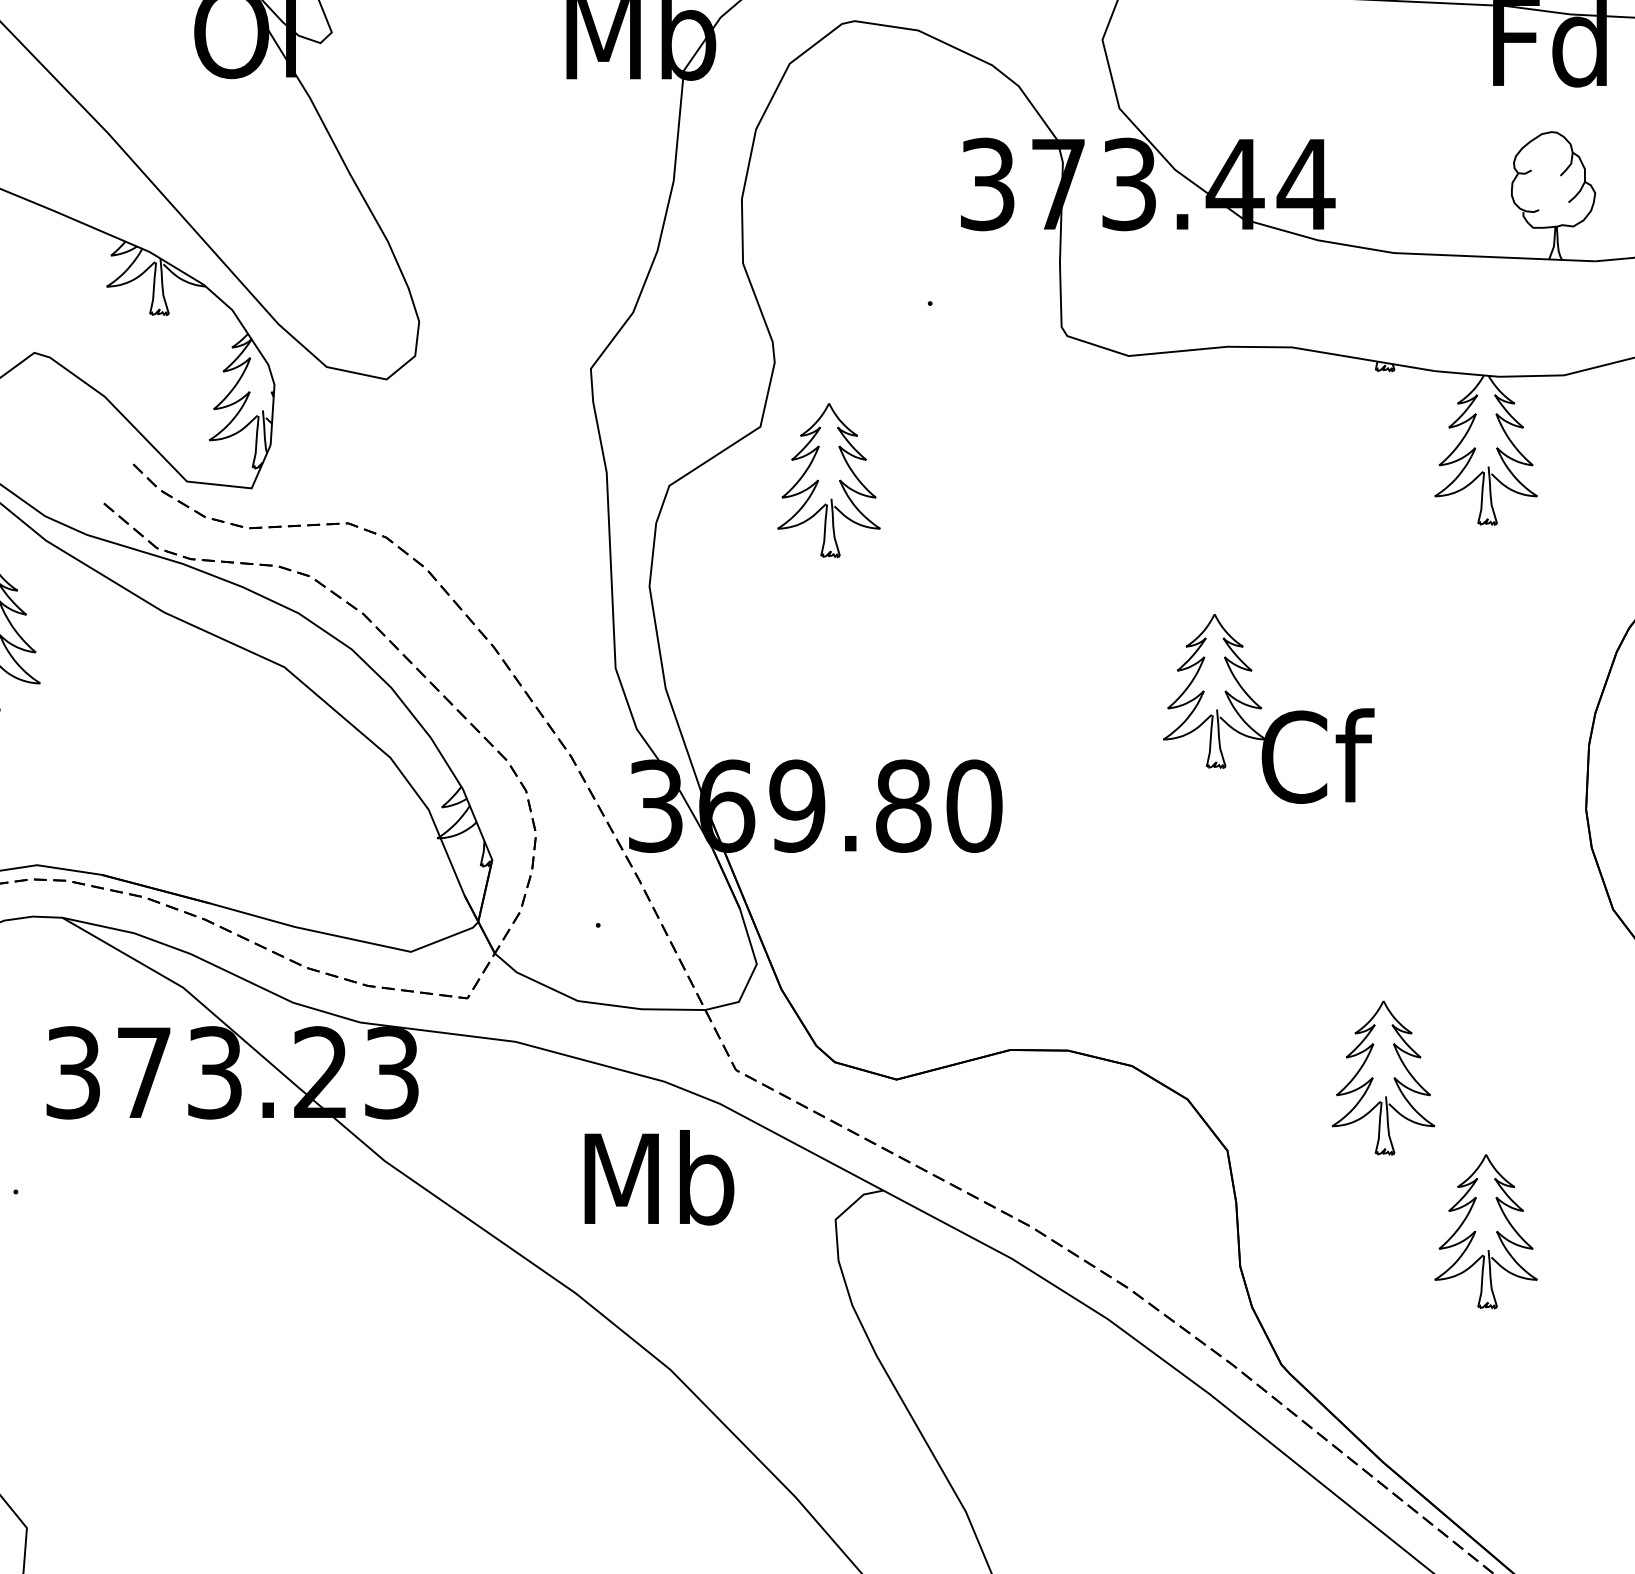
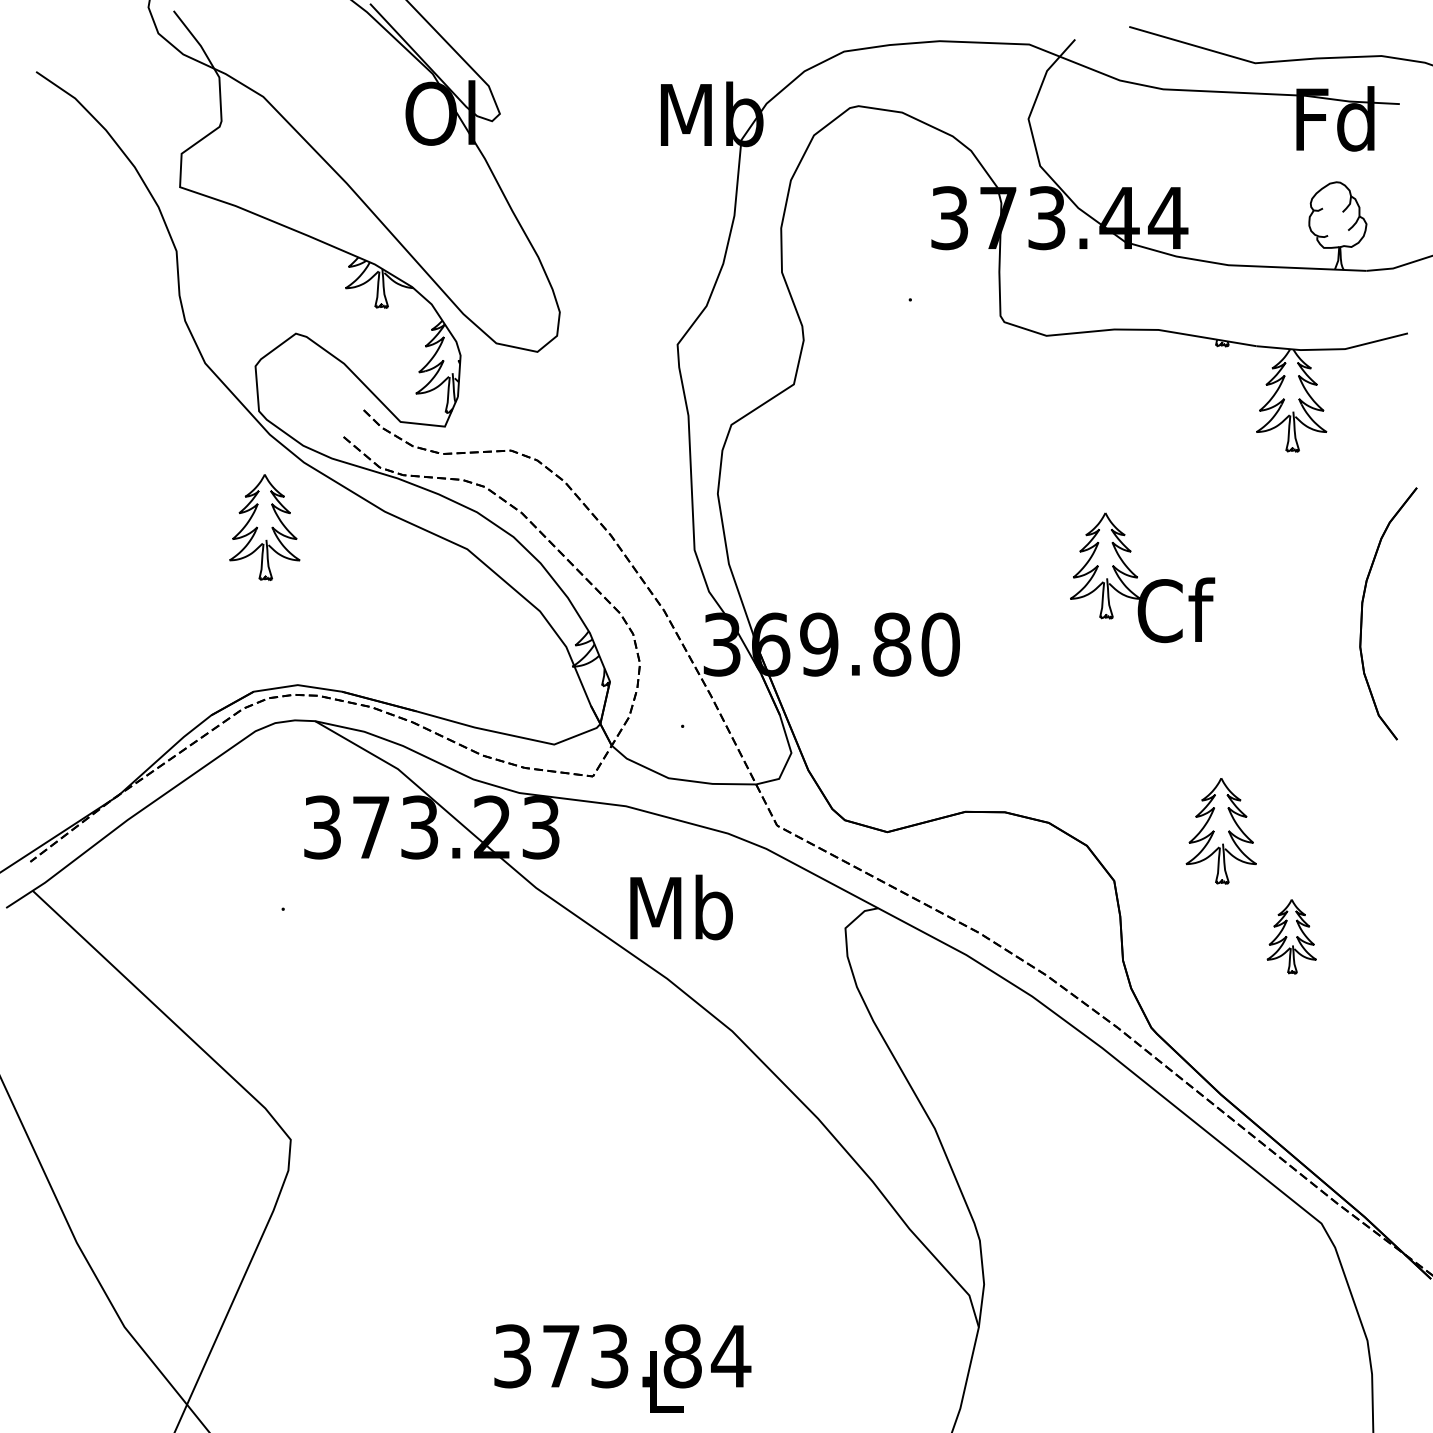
part: (828, 480) -> (840, 421), removed
text: (659, 1177) -> (681, 907), moved
part: (1485, 1231) -> (1291, 936), size x0.7

